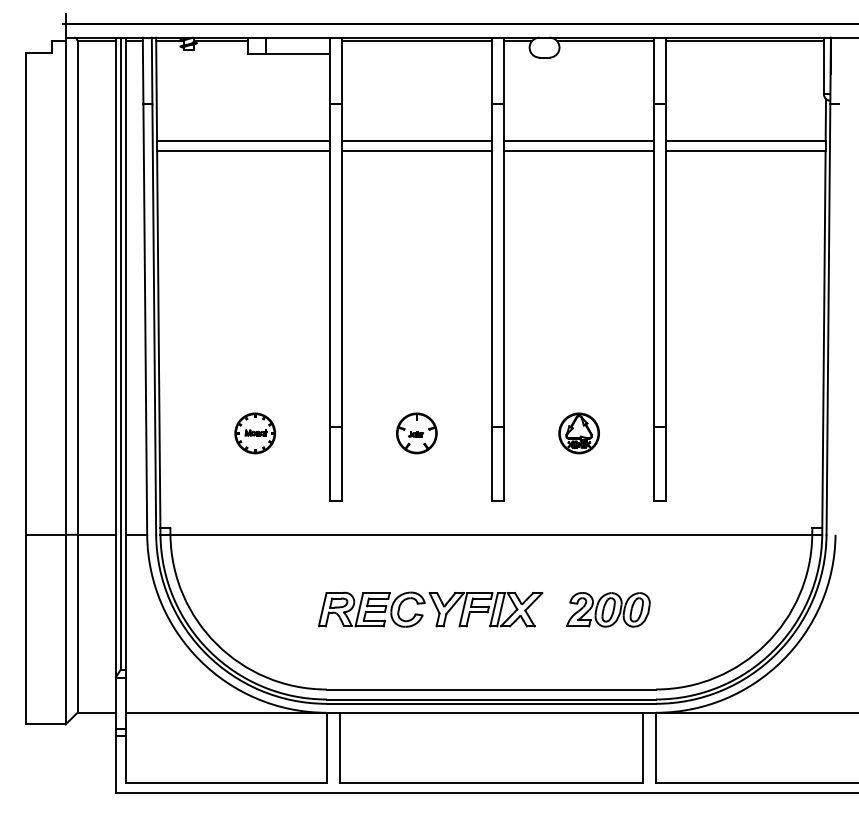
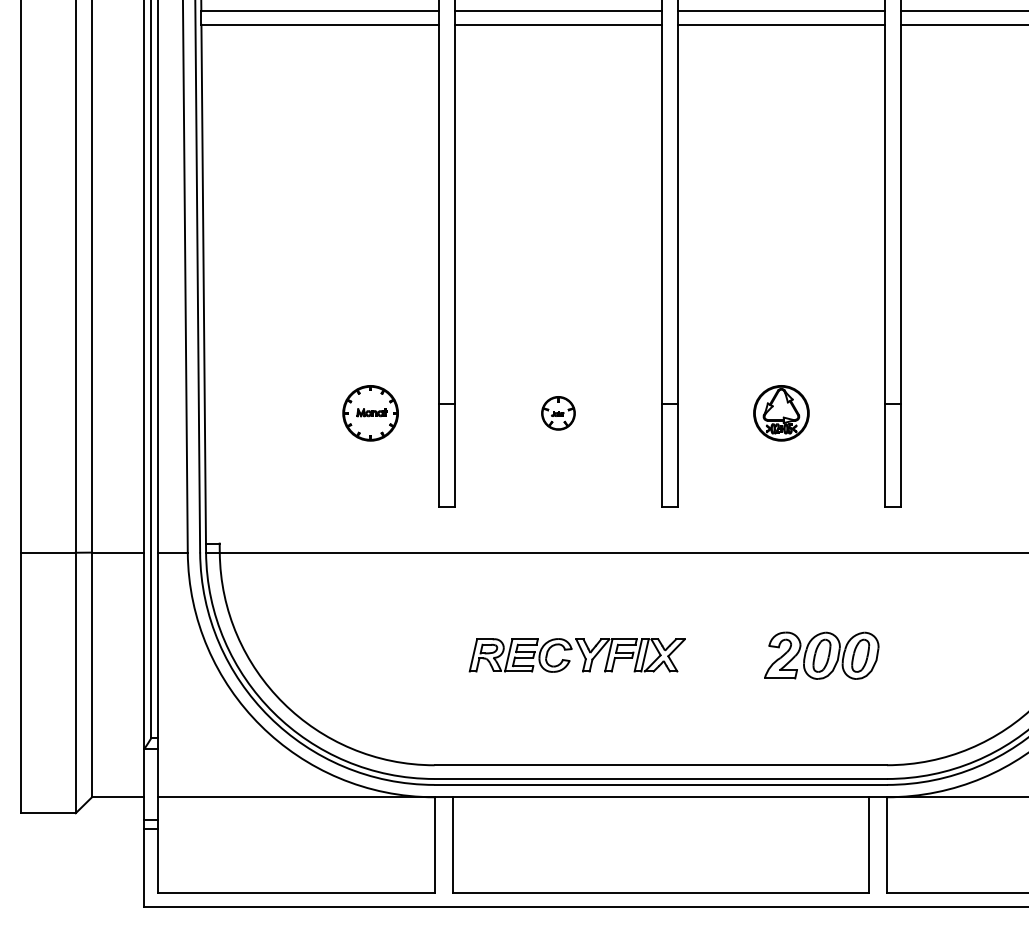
part: (255, 433) -> (370, 413), moved
part: (416, 433) -> (557, 413), size x0.6
part: (430, 609) -> (577, 655), size x0.7

